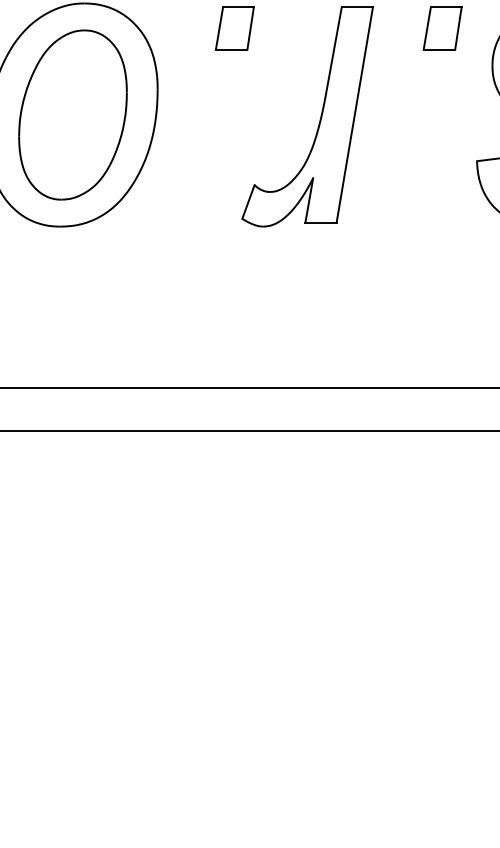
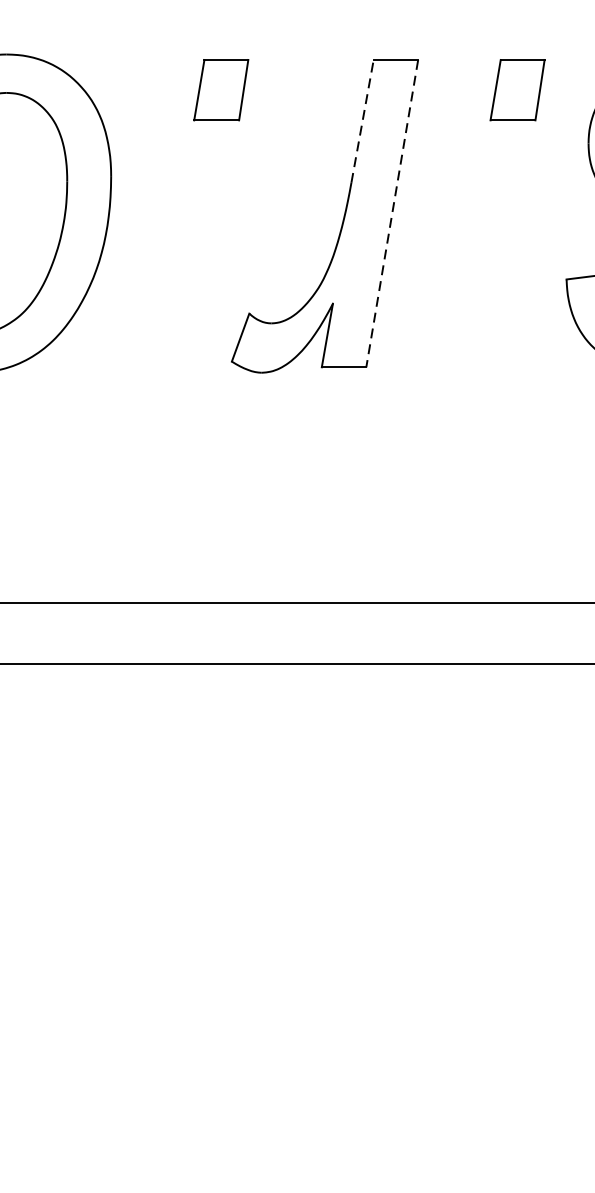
line: (333, 50) -> (361, 121), solid -> dashed
line: (354, 115) -> (391, 214), solid -> dashed

